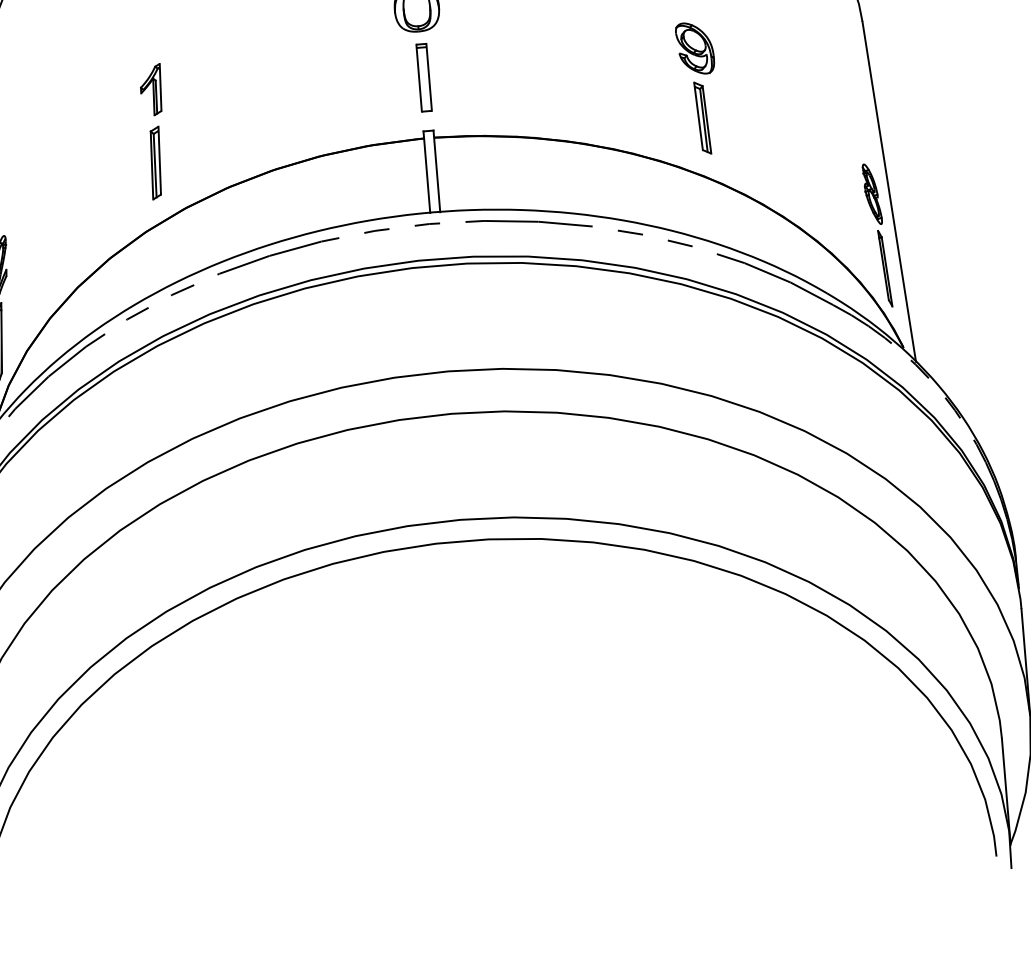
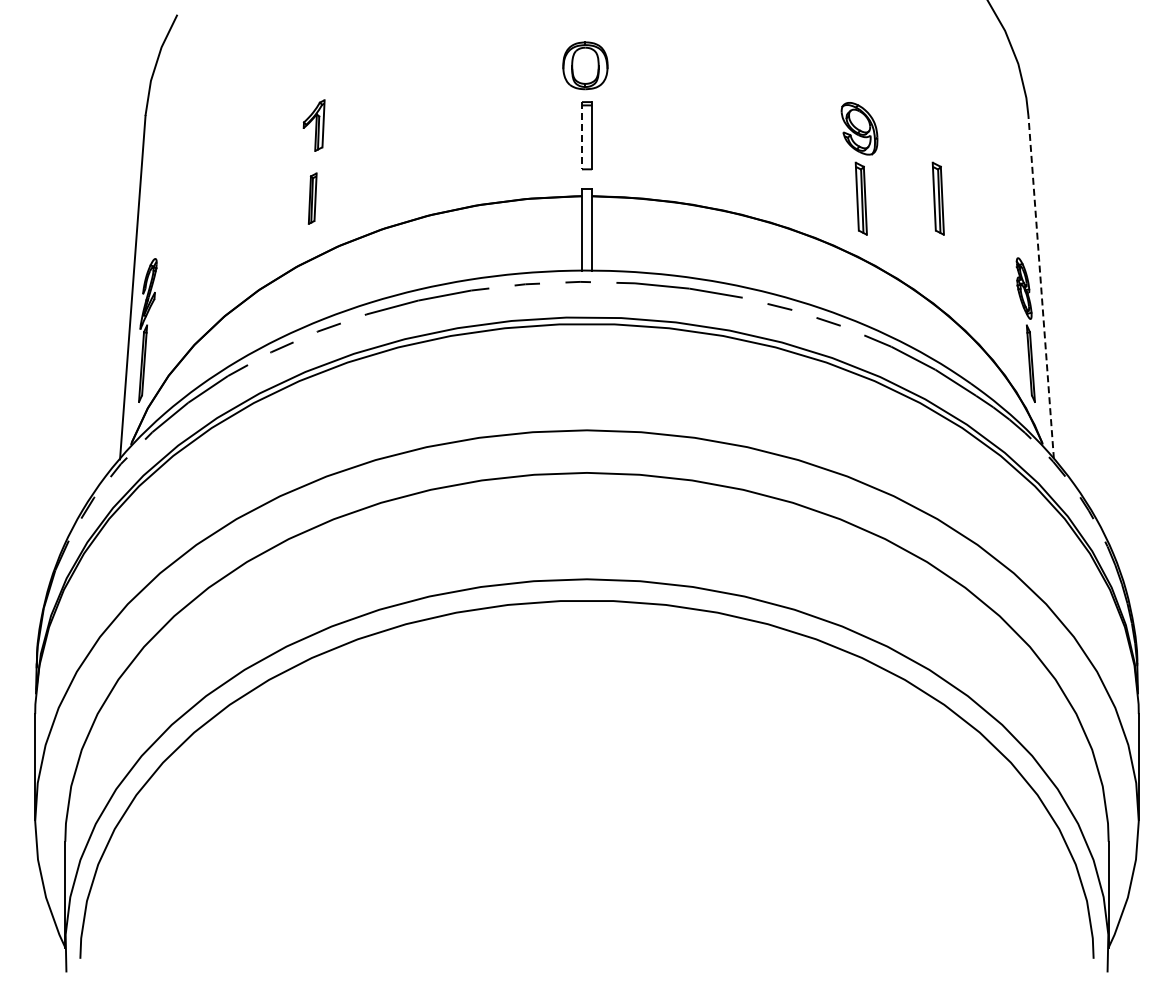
line: (418, 78) -> (581, 135), solid -> dashed
part: (778, 111) -> (937, 198), added
part: (155, 162) -> (312, 198), size x0.7
line: (889, 191) -> (1041, 287), solid -> dashed

